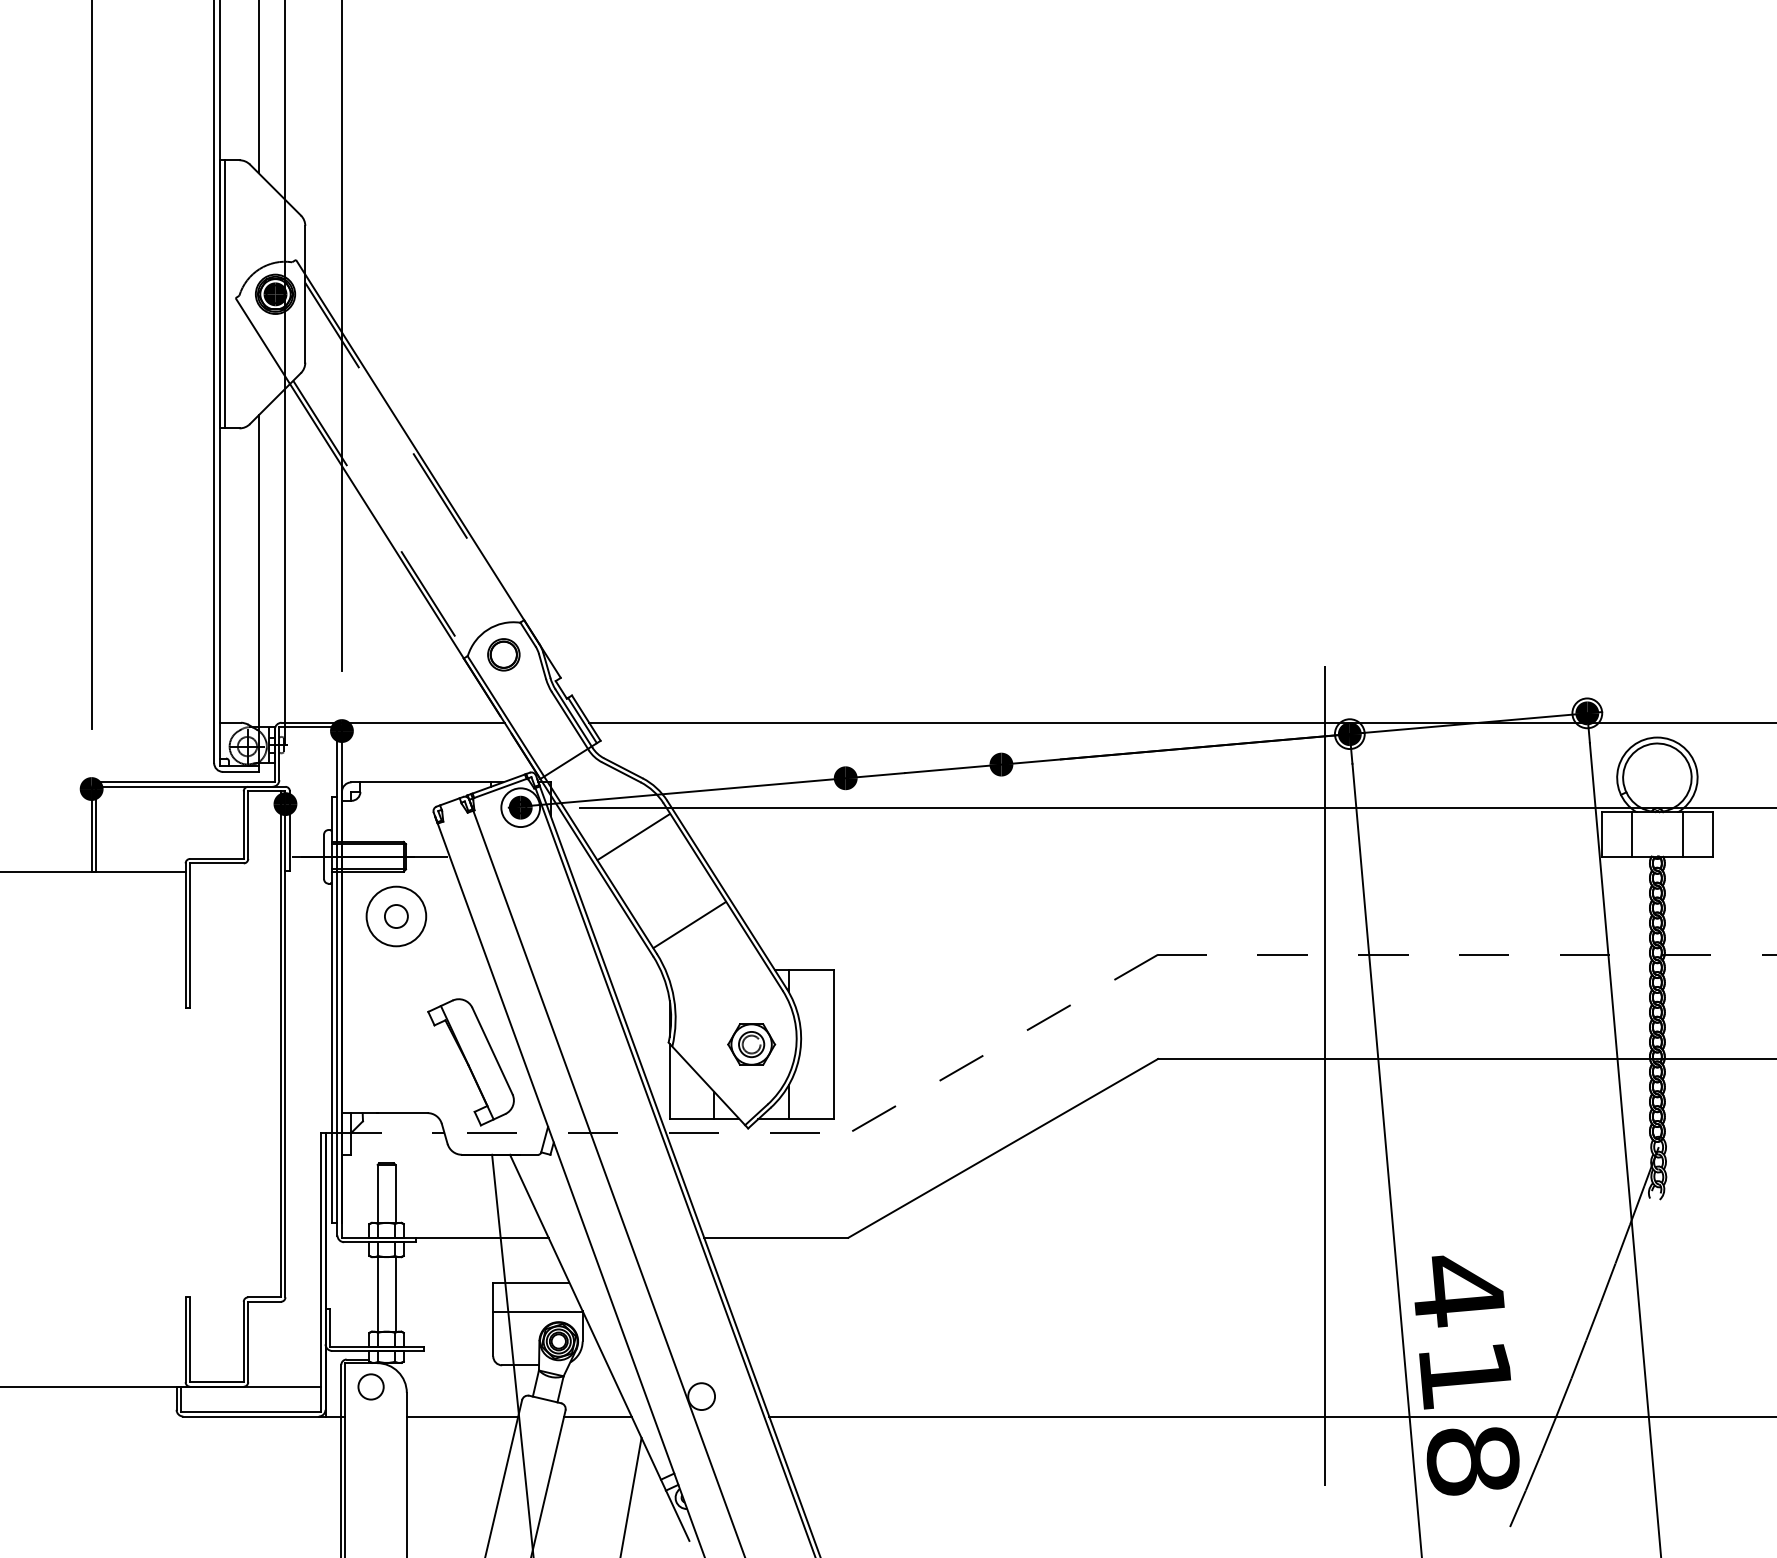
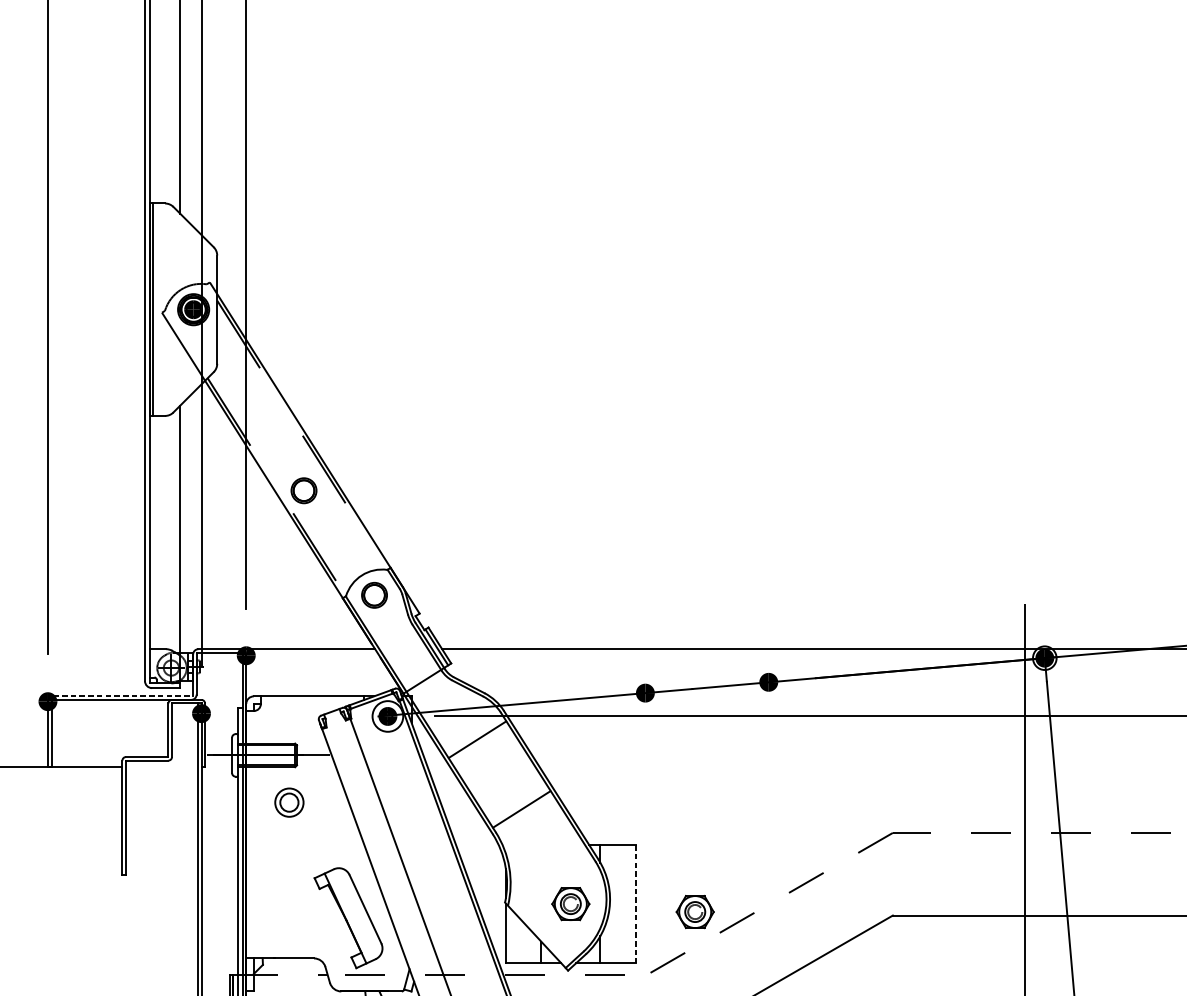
part: (414, 522) -> (303, 490), added
line: (187, 782) -> (123, 696), solid -> dashed
circle: (396, 916) -> (289, 802), size x0.6
line: (833, 1045) -> (635, 904), solid -> dashed
part: (908, 1054) -> (695, 912), added

